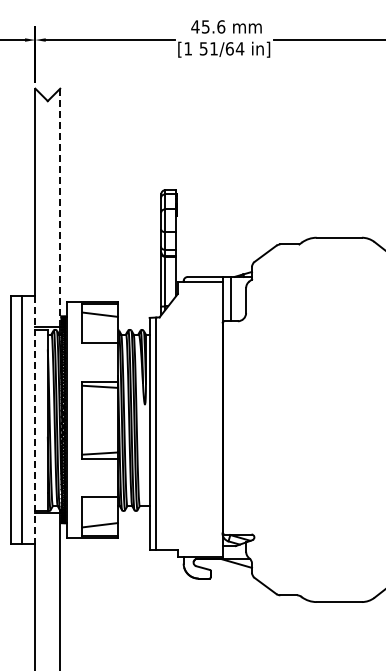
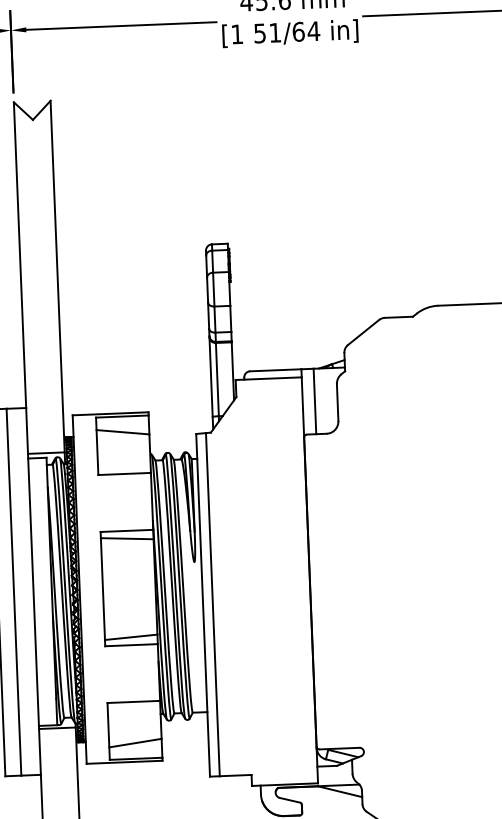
line: (60, 208) -> (58, 277), dashed -> solid
line: (35, 420) -> (33, 592), dashed -> solid

